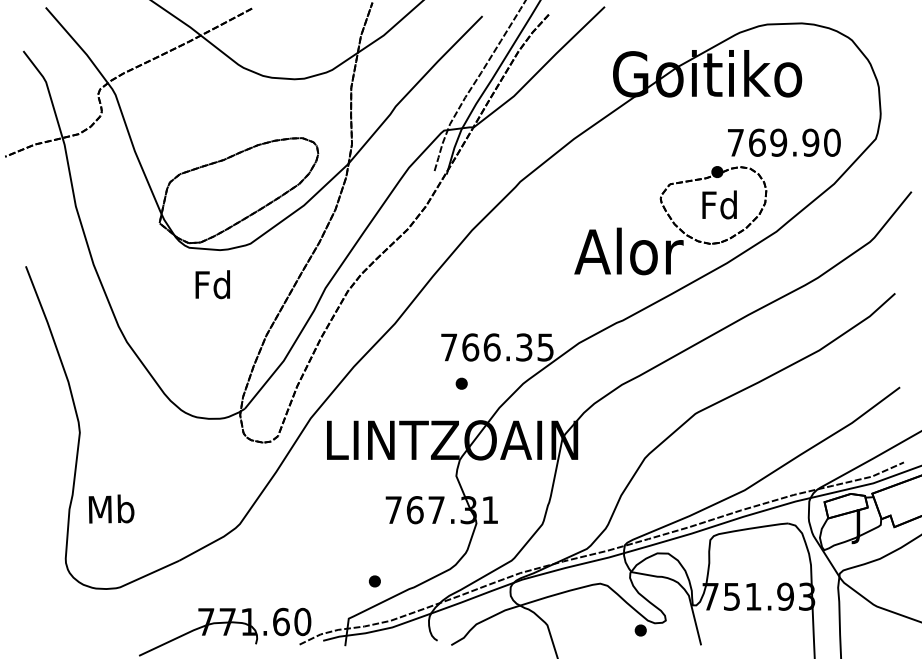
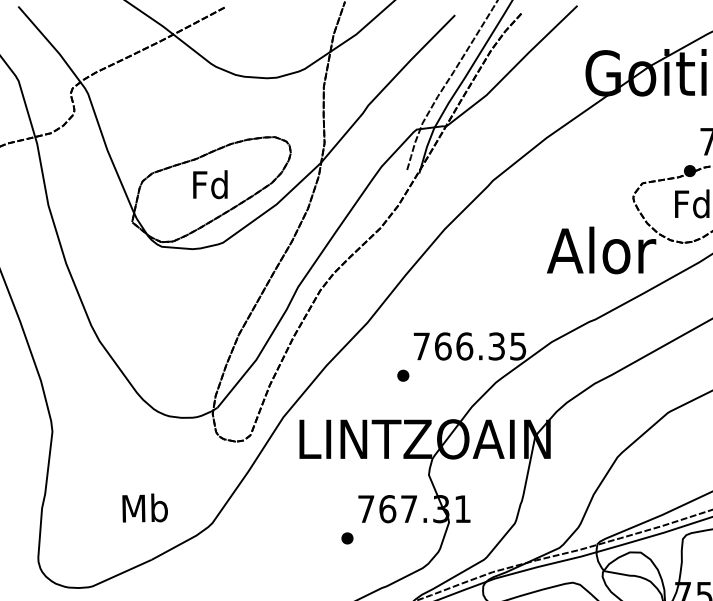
text: (212, 284) -> (210, 184), moved
part: (461, 383) -> (403, 375), moved
text: (111, 508) -> (145, 507), moved
part: (374, 581) -> (347, 538), moved

